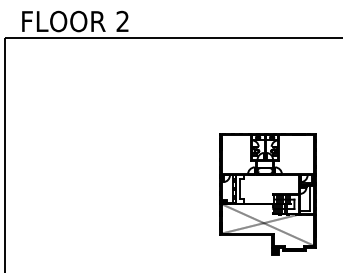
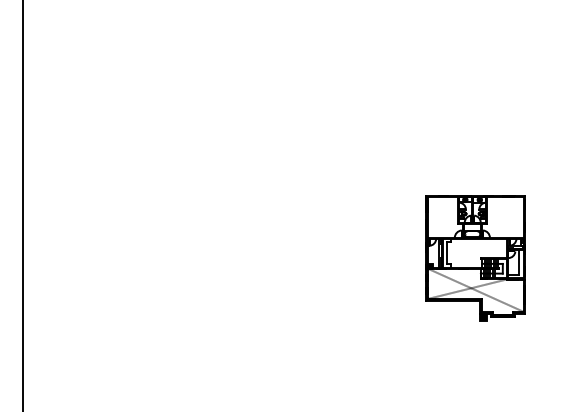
part: (267, 194) -> (474, 258), size x0.6

